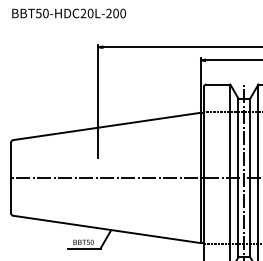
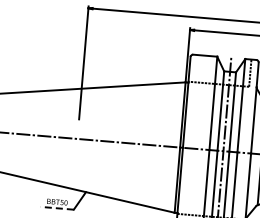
line: (84, 248) -> (57, 208), solid -> dashed

